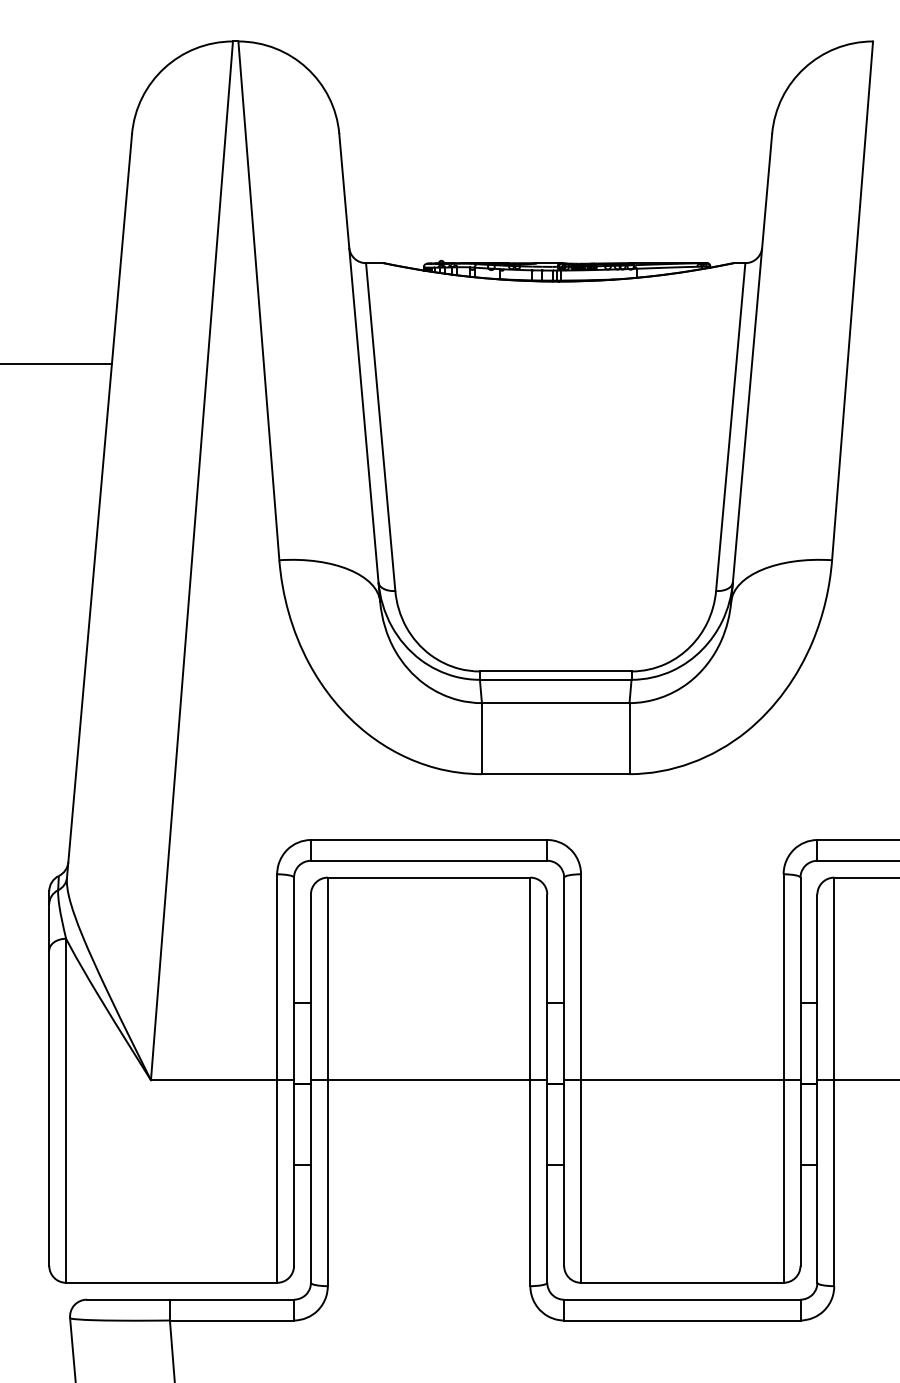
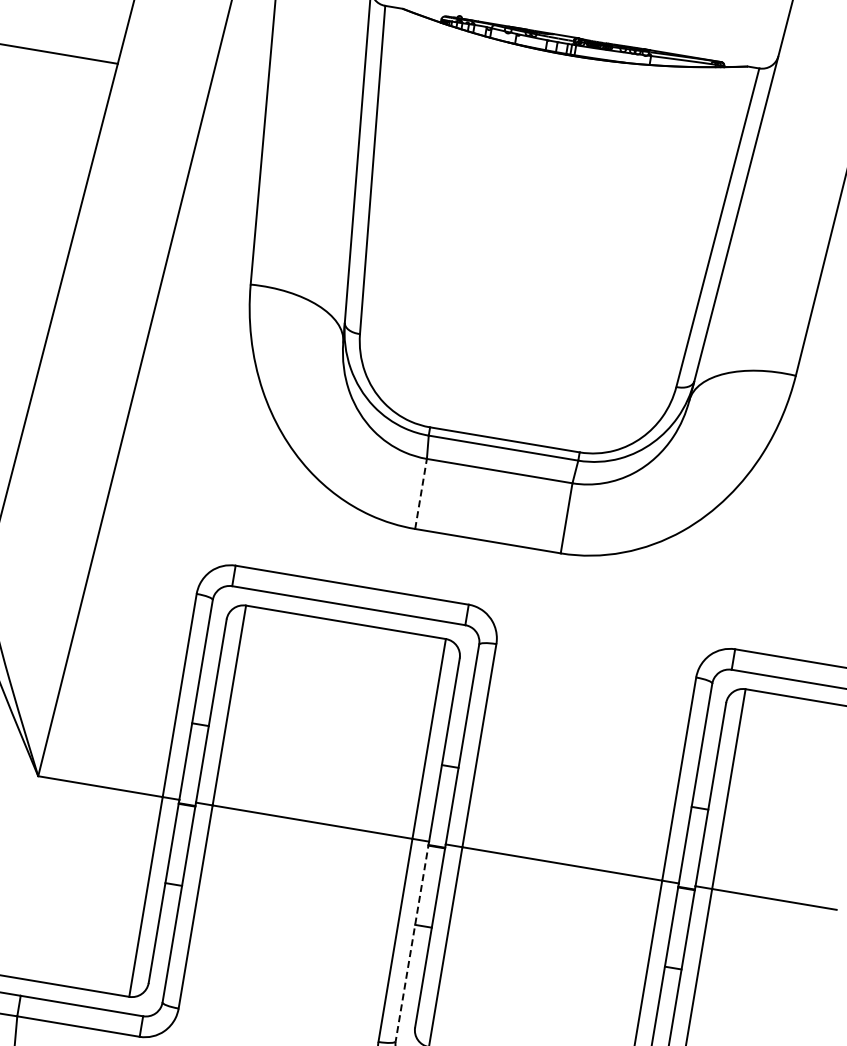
line: (481, 738) -> (420, 493), solid -> dashed
line: (547, 1182) -> (412, 942), solid -> dashed

